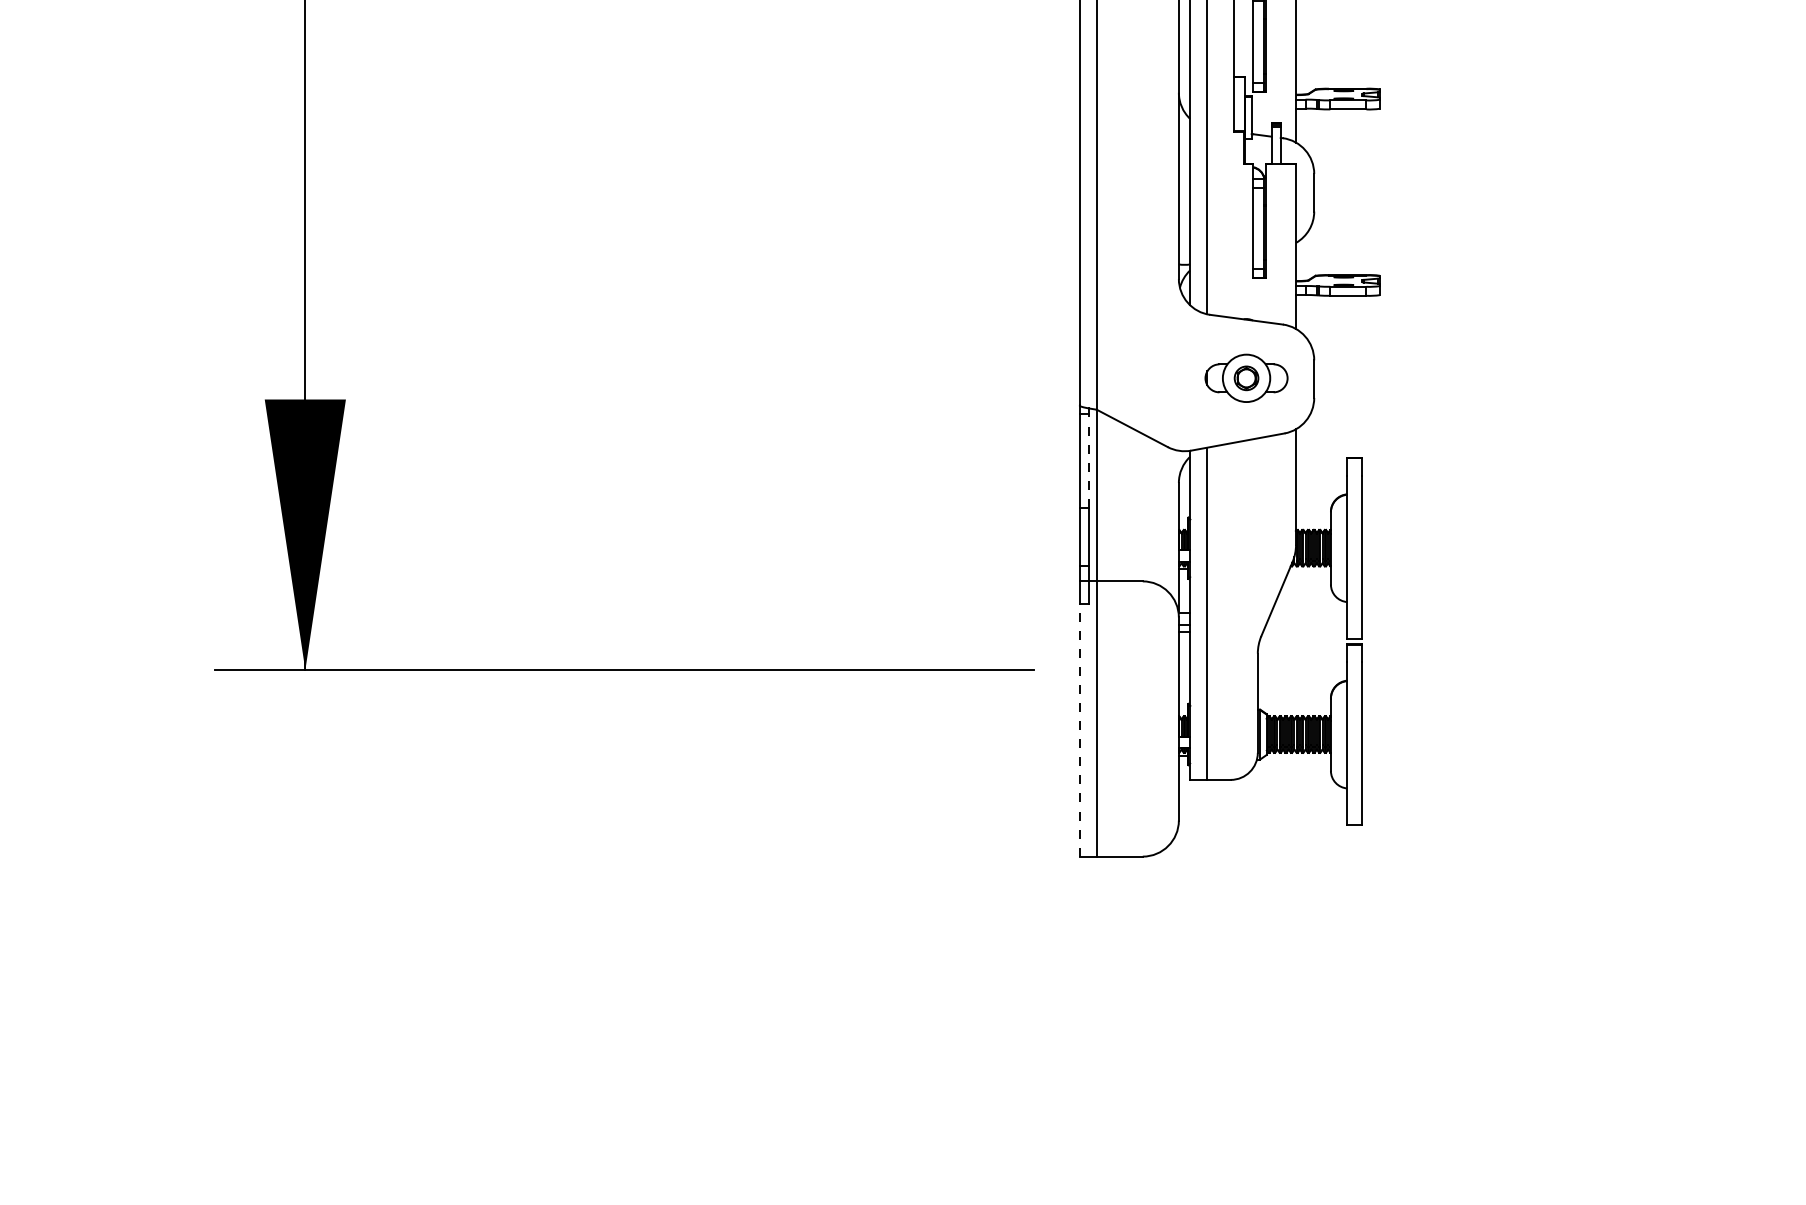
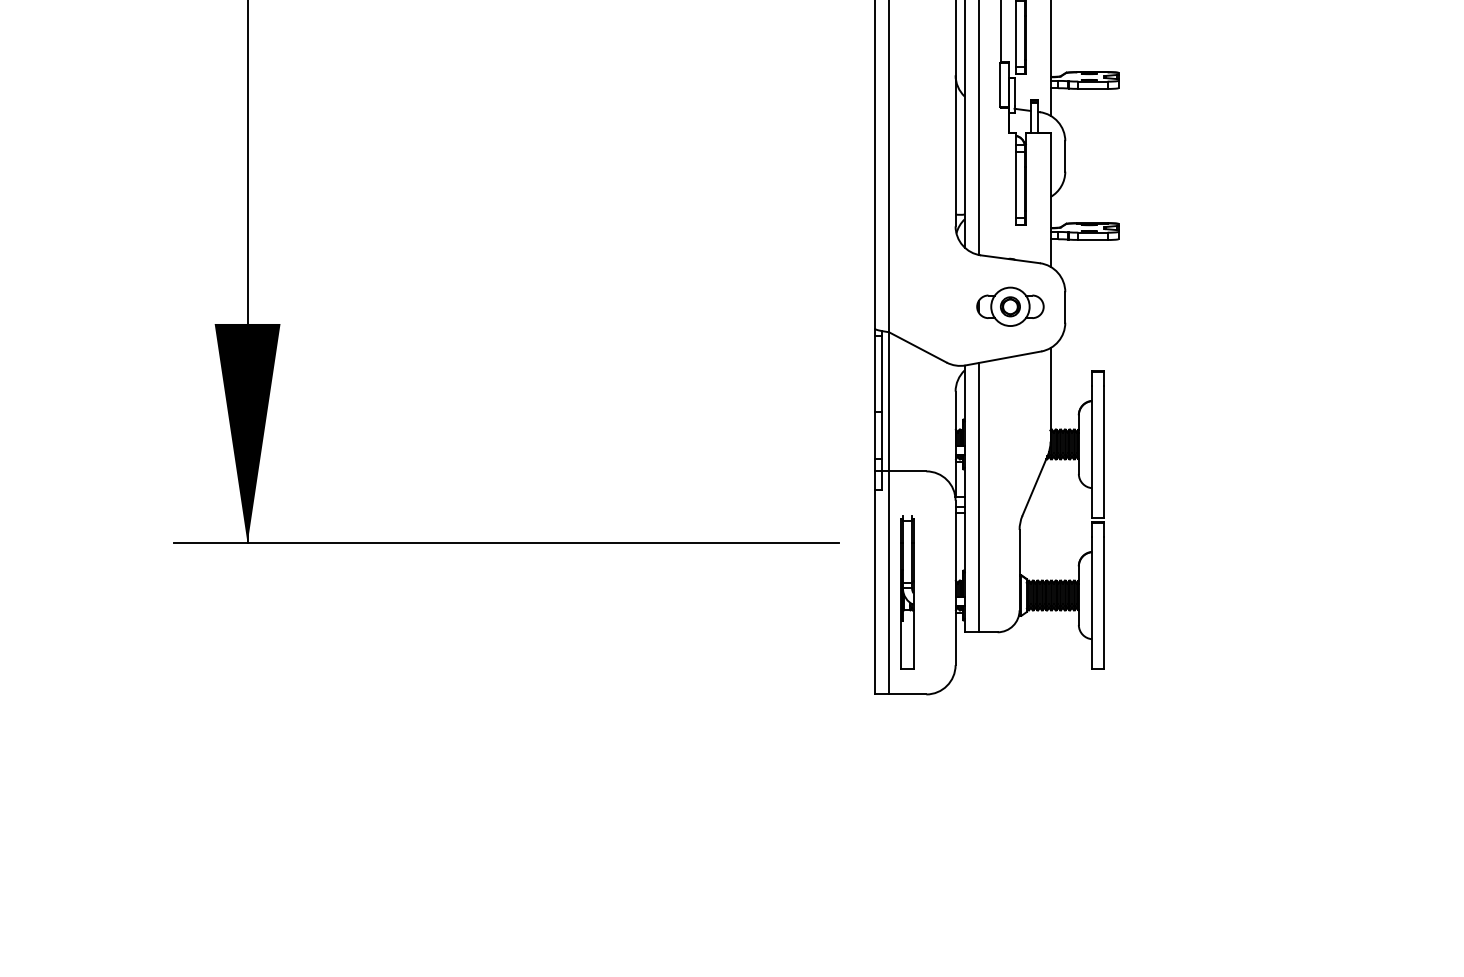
line: (1088, 461) -> (882, 374), dashed -> solid
line: (1079, 729) -> (875, 591), dashed -> solid
part: (1119, 730) -> (907, 592), added

